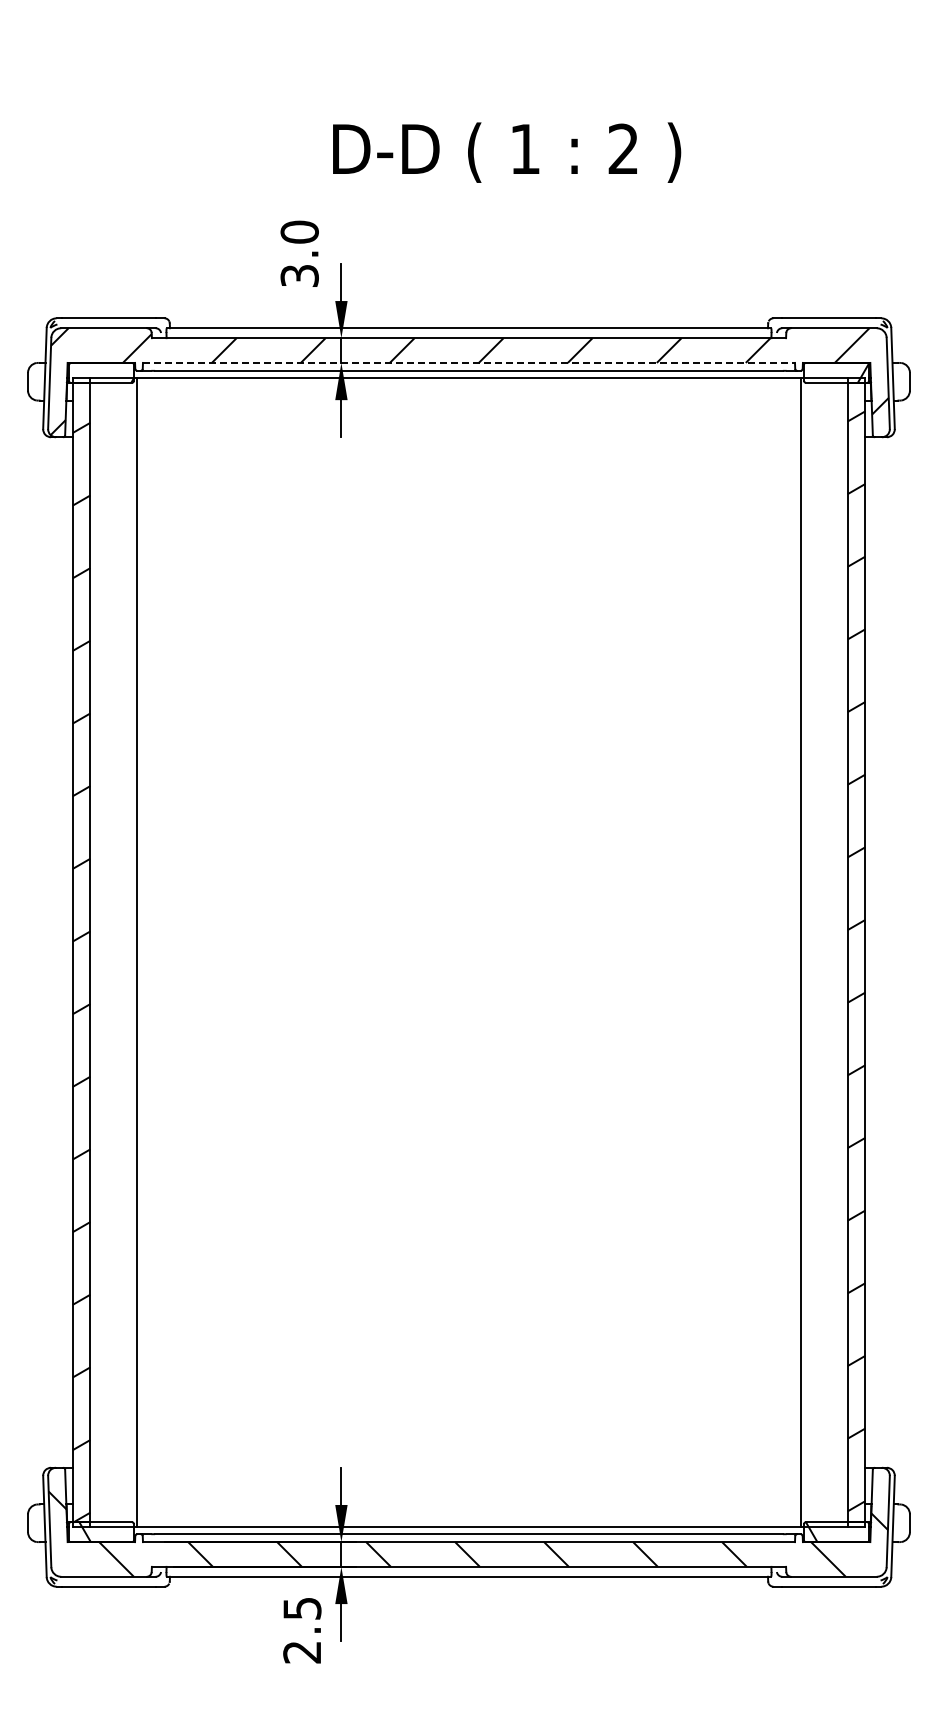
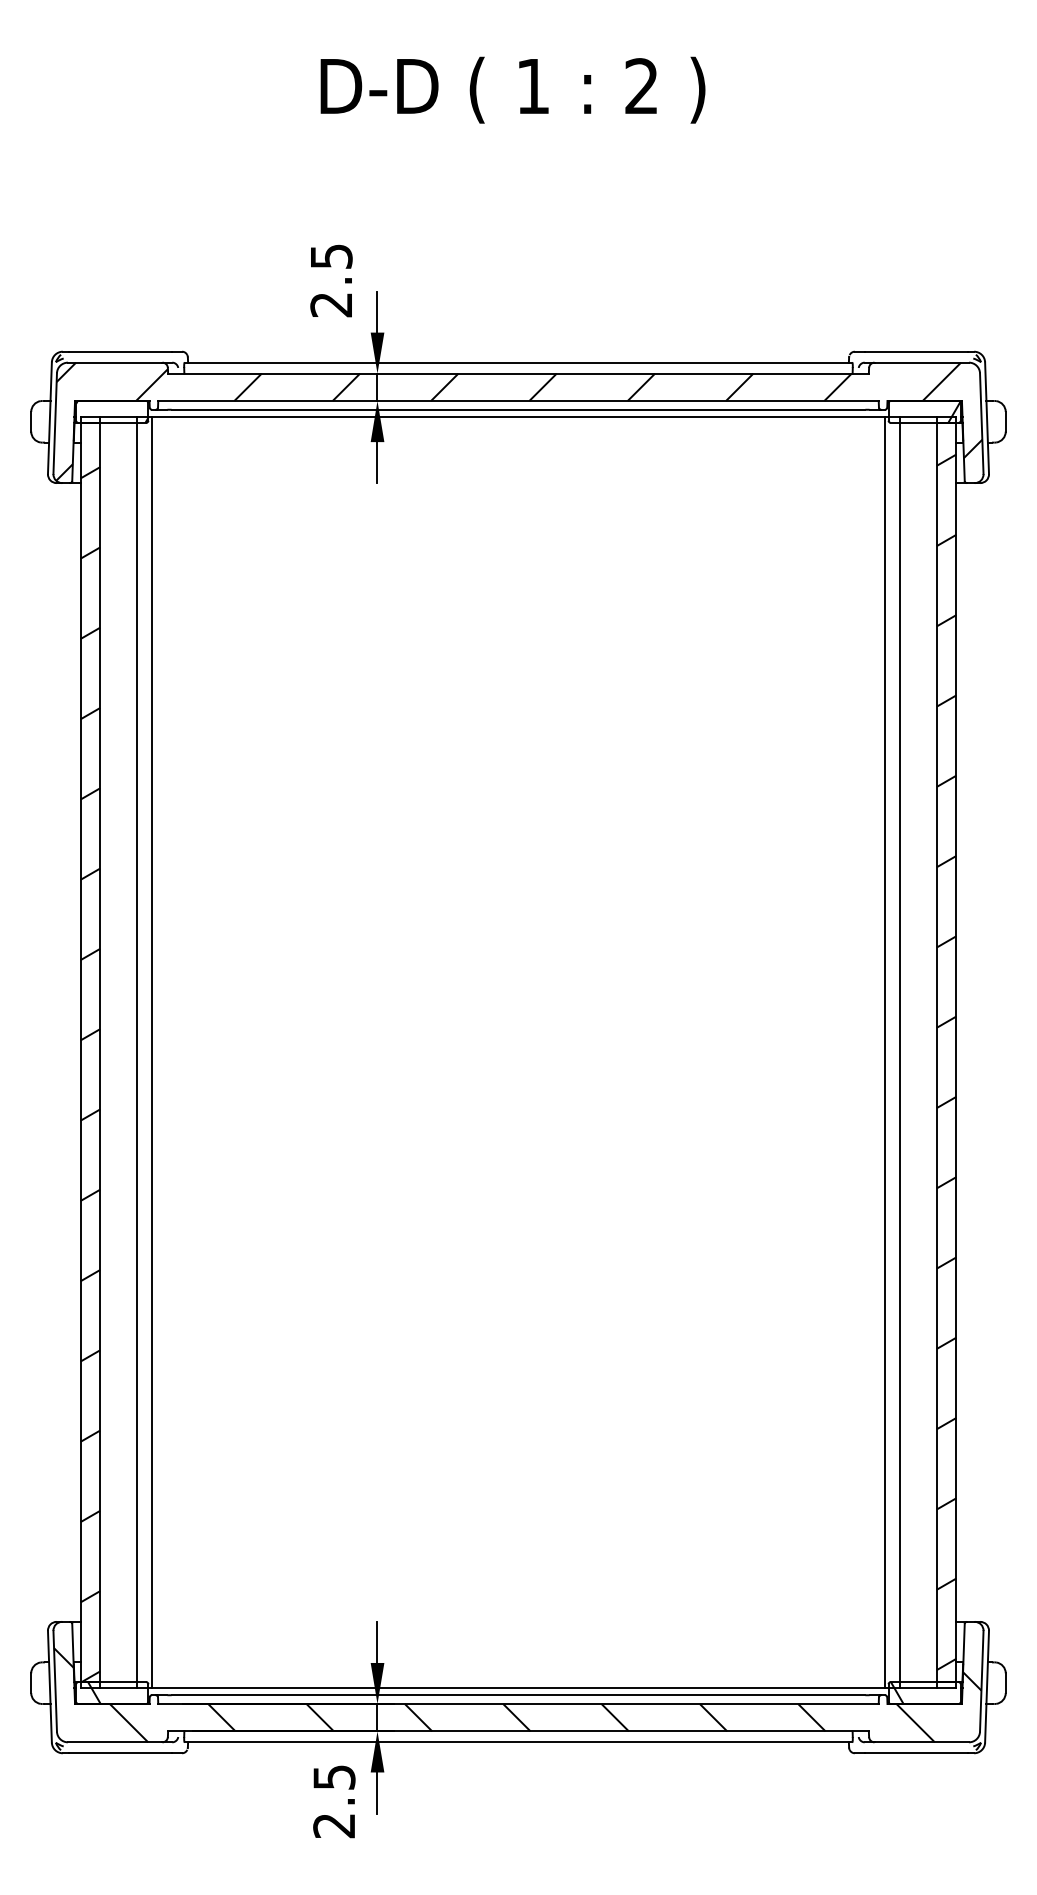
text: (507, 152) -> (513, 90), moved
text: (299, 253) -> (331, 280), 3.0 -> 2.5
line: (469, 362) -> (519, 400), dashed -> solid
line: (124, 952) -> (137, 1052), added
line: (813, 952) -> (899, 1052), added

